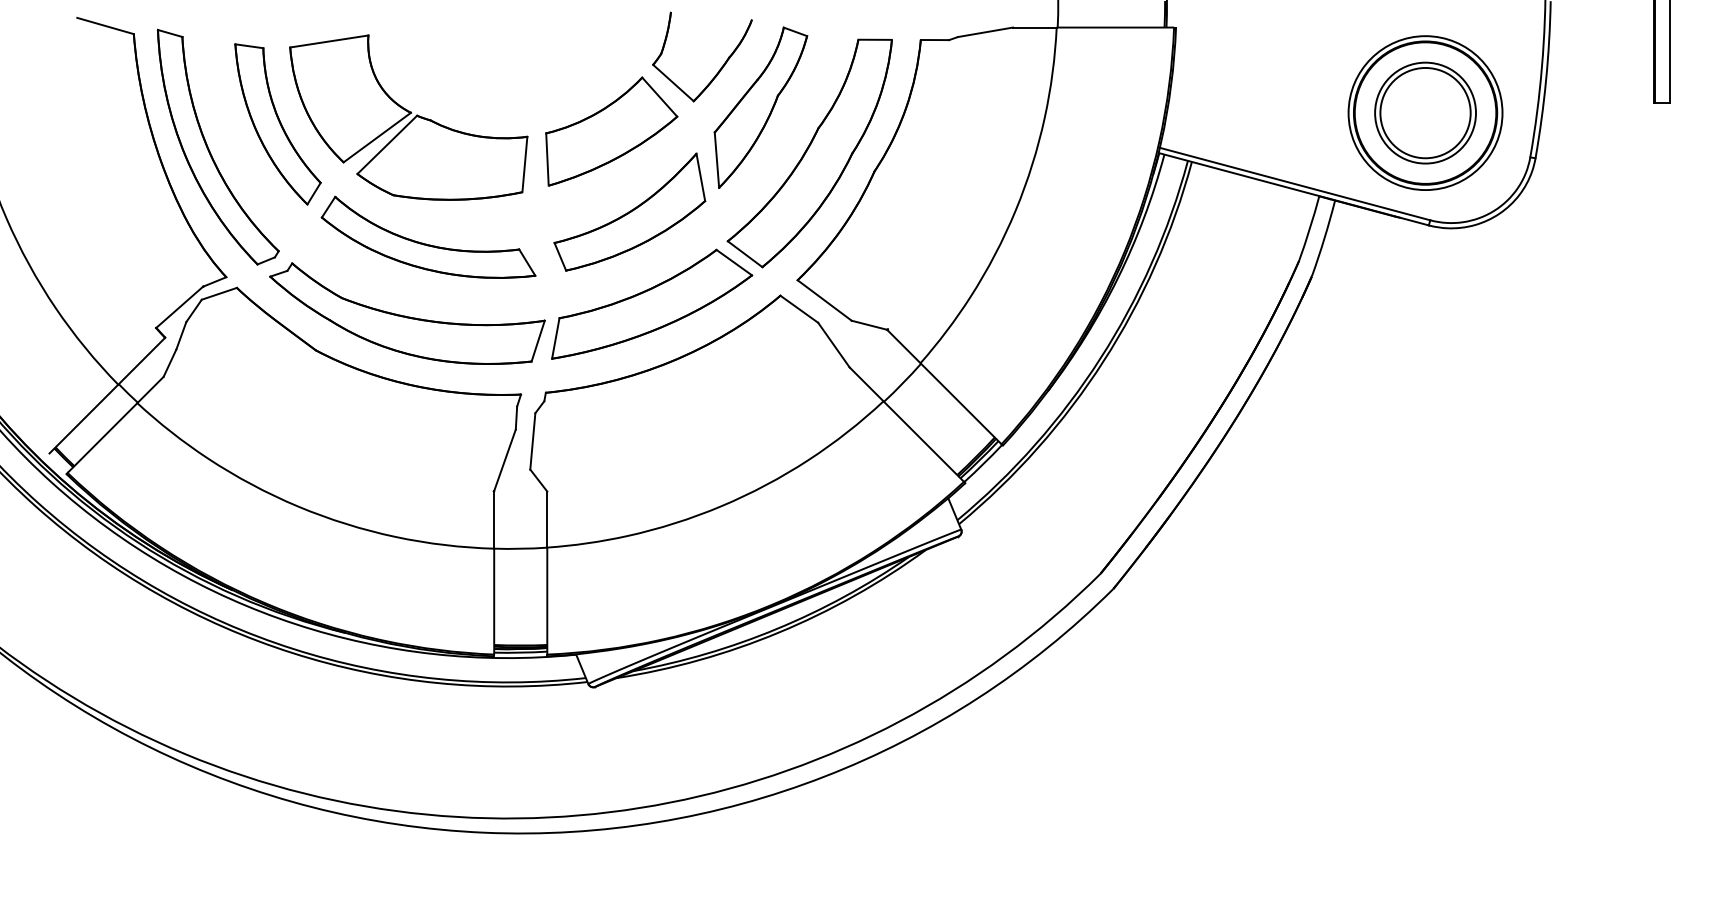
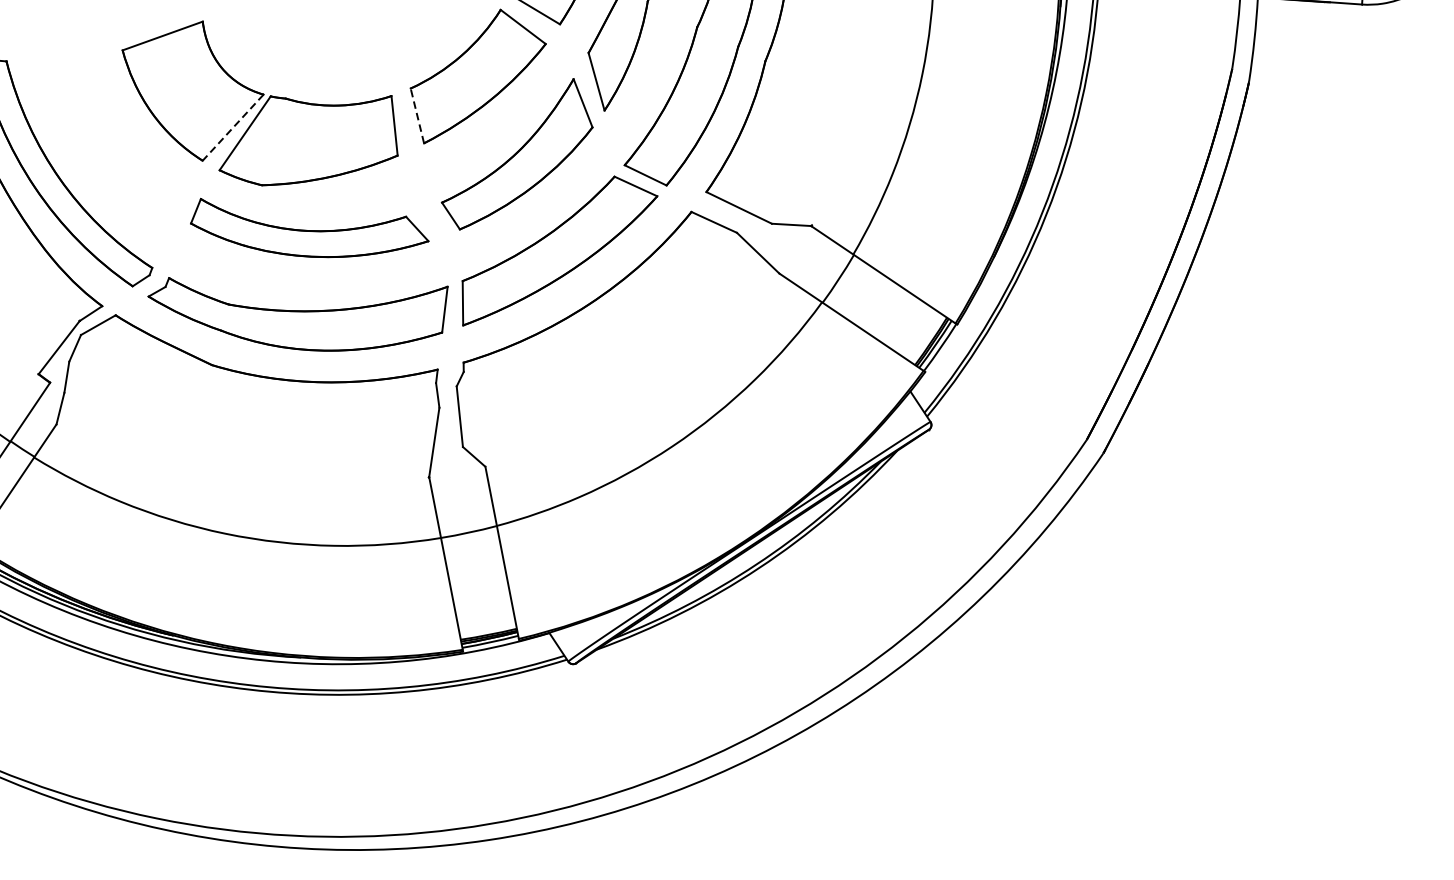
part: (277, 124) -> (125, 134), removed
line: (377, 137) -> (233, 127), solid -> dashed
line: (547, 159) -> (417, 115), solid -> dashed

